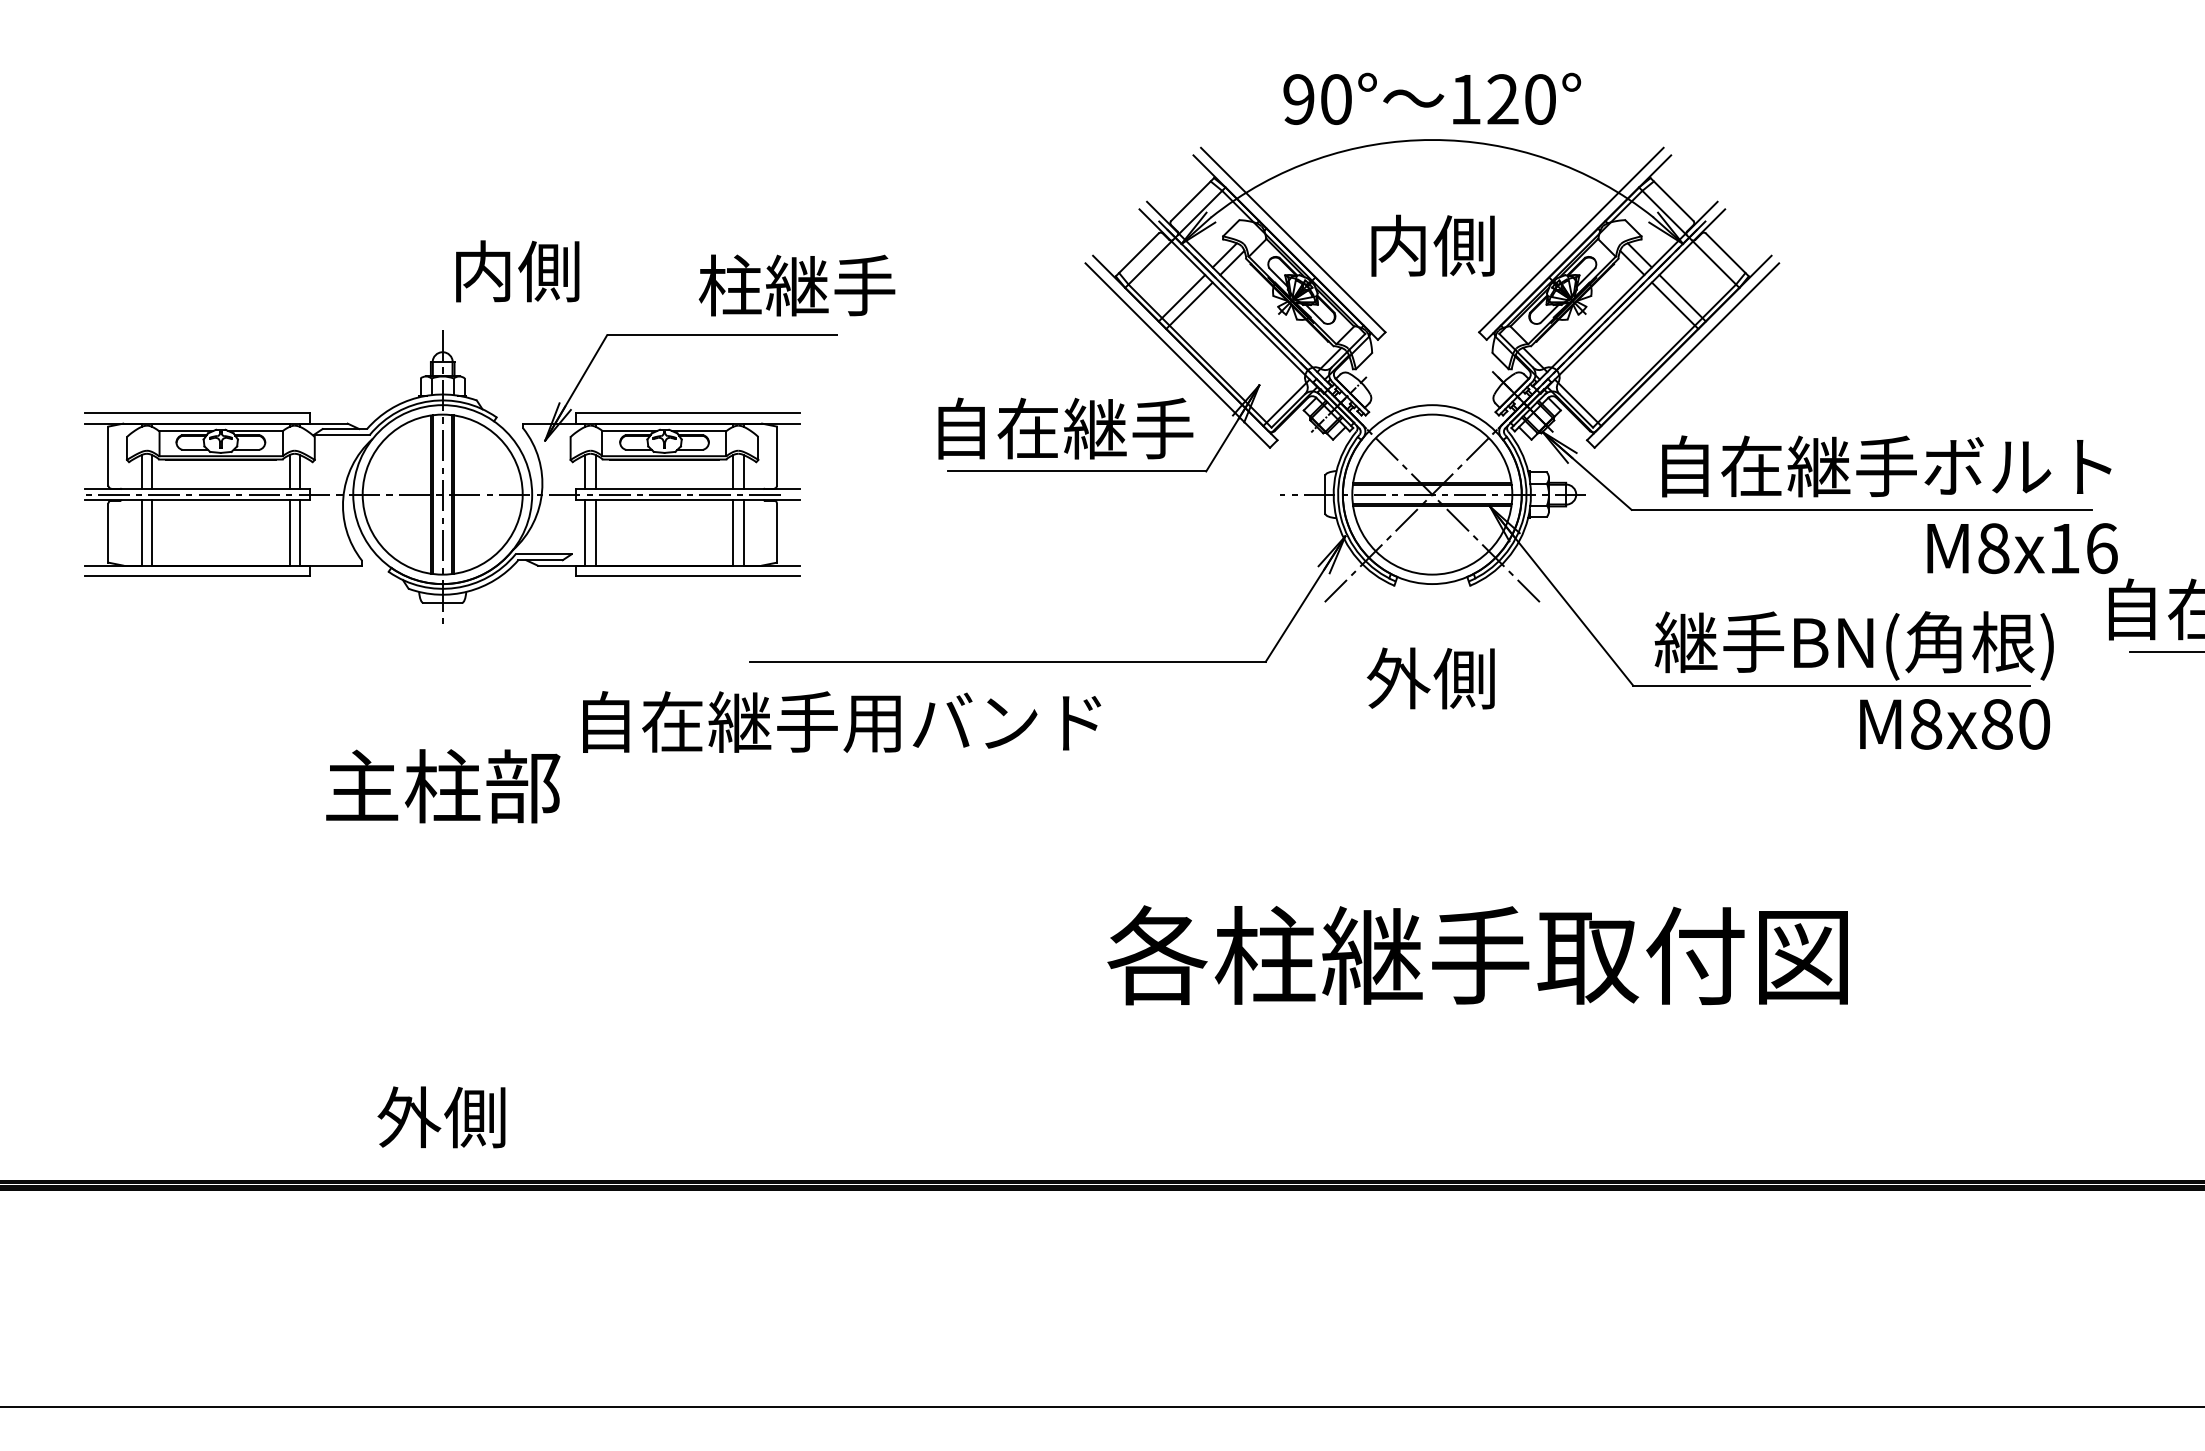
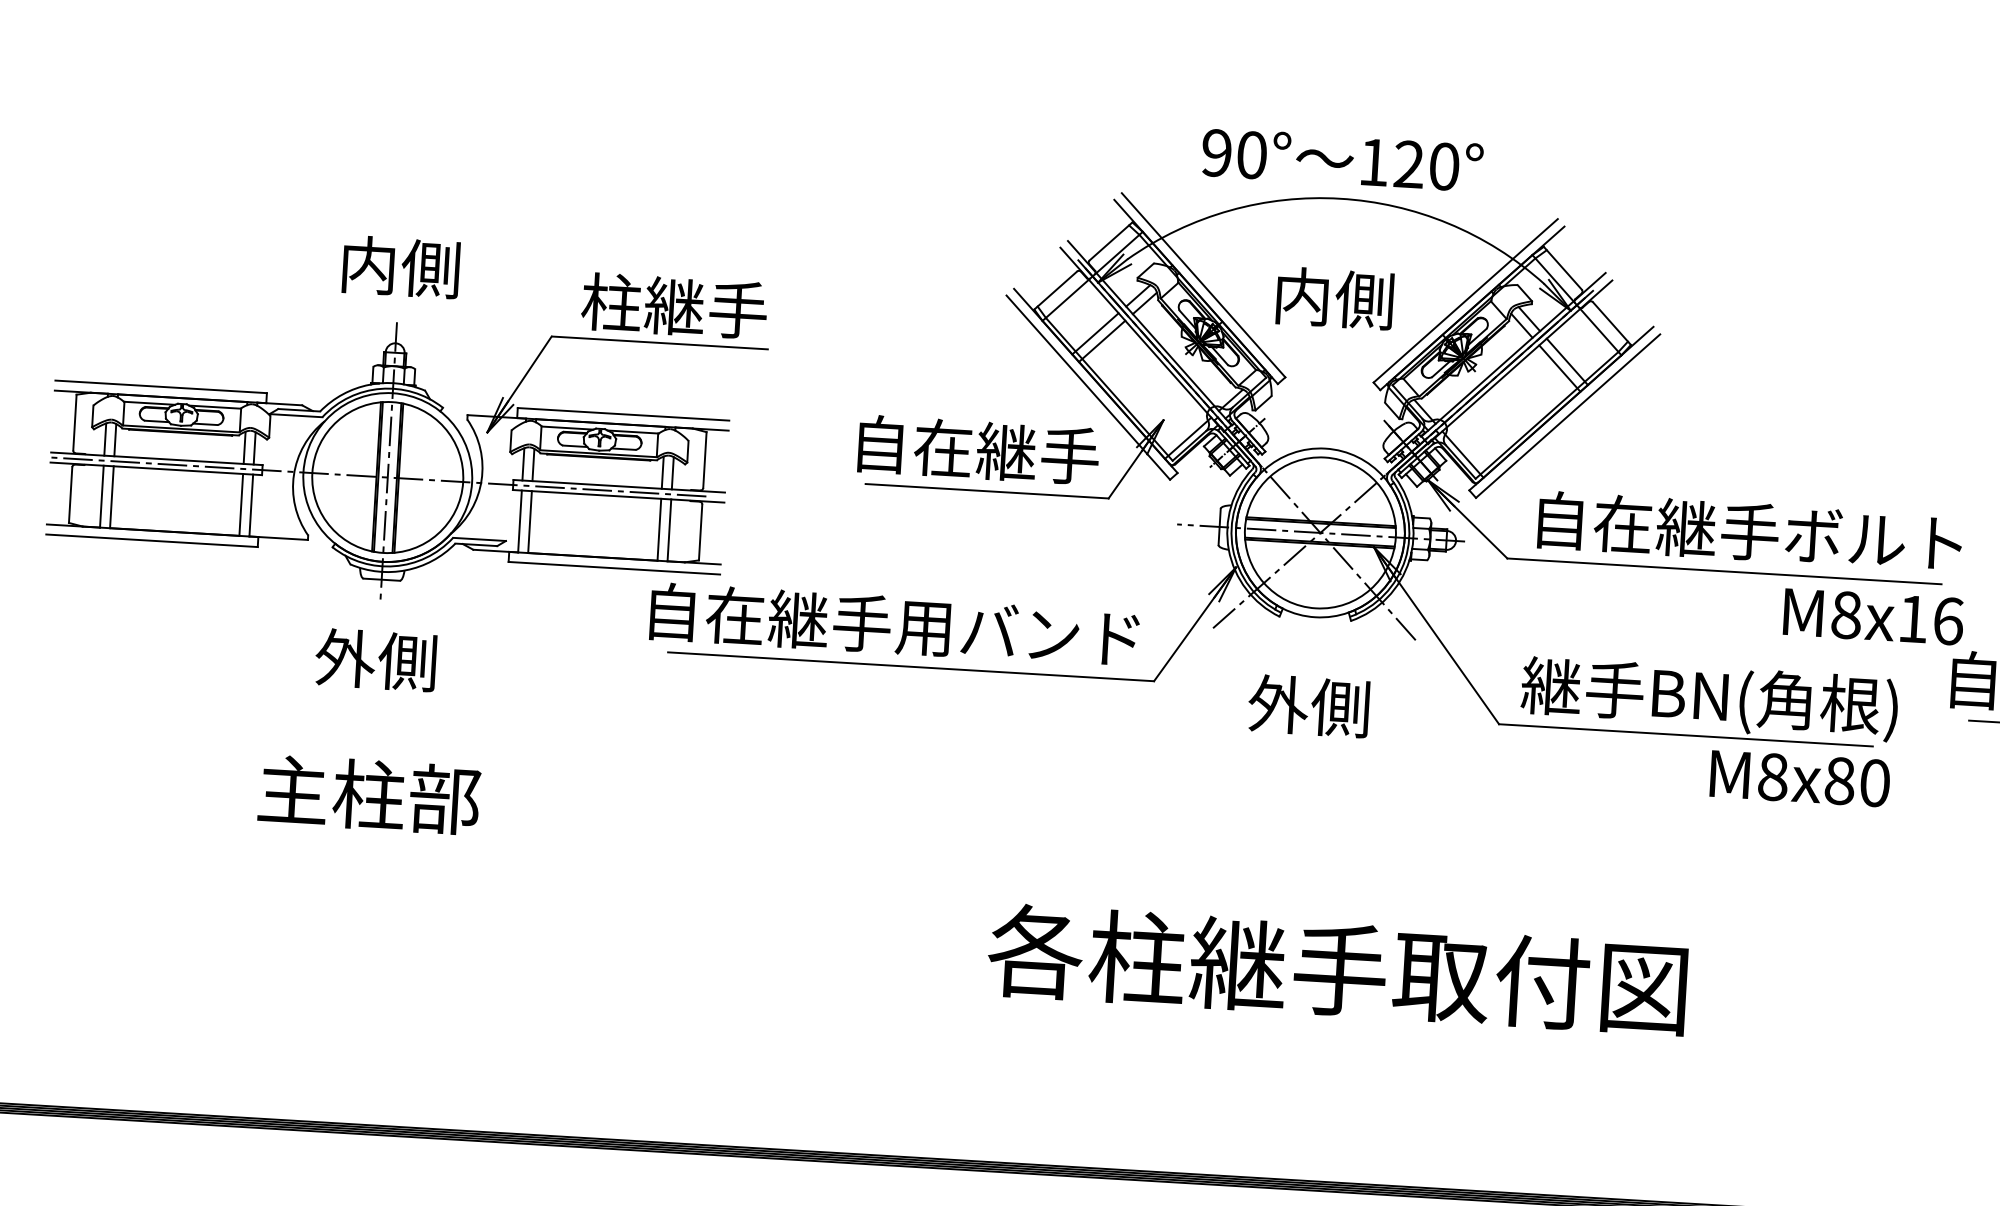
text: (517, 271) -> (401, 267), moved
text: (796, 285) -> (673, 306), moved
text: (842, 721) -> (895, 624), moved
text: (443, 786) -> (369, 795), moved
text: (441, 1117) -> (375, 660), moved

